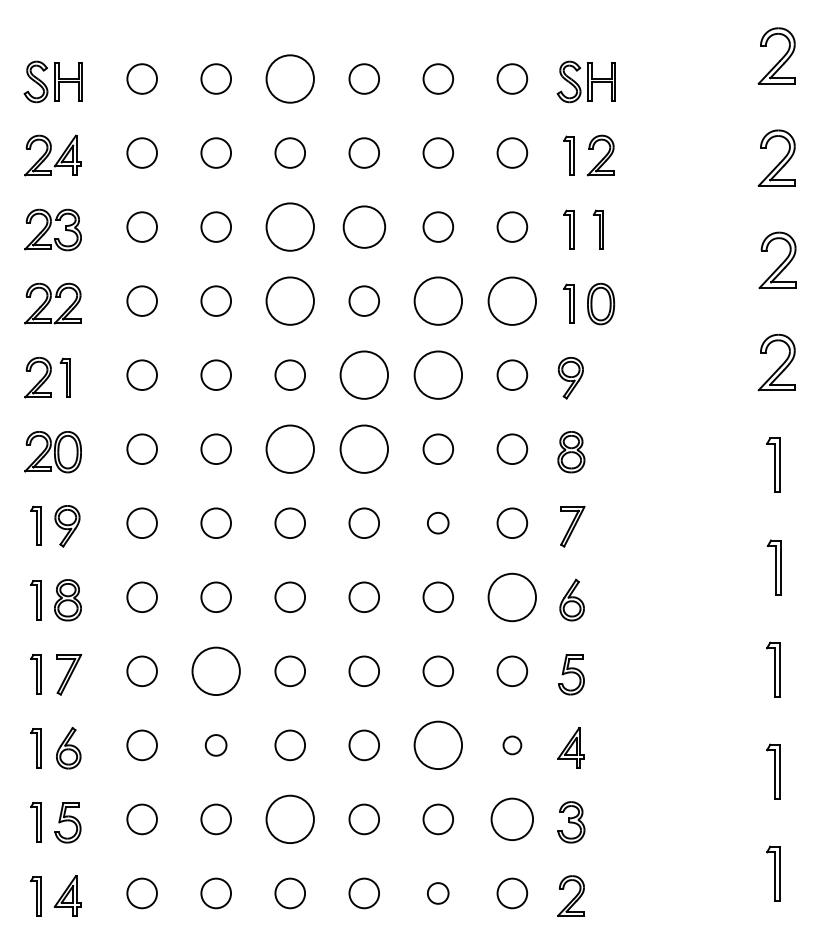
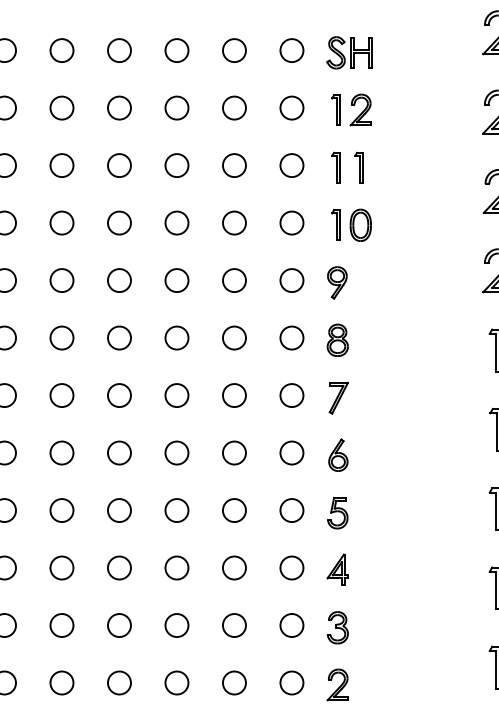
circle: (290, 78) -> (119, 50), size x0.62
circle: (290, 226) -> (119, 165), size x0.62
circle: (363, 226) -> (176, 165), size x0.71
circle: (290, 300) -> (119, 222), size x0.62
circle: (438, 300) -> (234, 222), size x0.62
circle: (512, 300) -> (292, 222), size x0.62
circle: (364, 375) -> (177, 280), size x0.62
circle: (438, 375) -> (234, 280), size x0.62
circle: (290, 449) -> (119, 338), size x0.62
circle: (364, 449) -> (177, 338), size x0.62
circle: (437, 522) -> (233, 394), size x1.43
circle: (512, 596) -> (292, 452), size x0.62
circle: (216, 671) -> (62, 510), size x0.62
circle: (215, 745) -> (61, 568), size x1.43
circle: (438, 745) -> (234, 568), size x0.62
circle: (512, 745) -> (292, 568), size x1.67
circle: (290, 819) -> (119, 625), size x0.62
circle: (512, 819) -> (292, 625), size x0.71
circle: (437, 893) -> (233, 683), size x1.43

